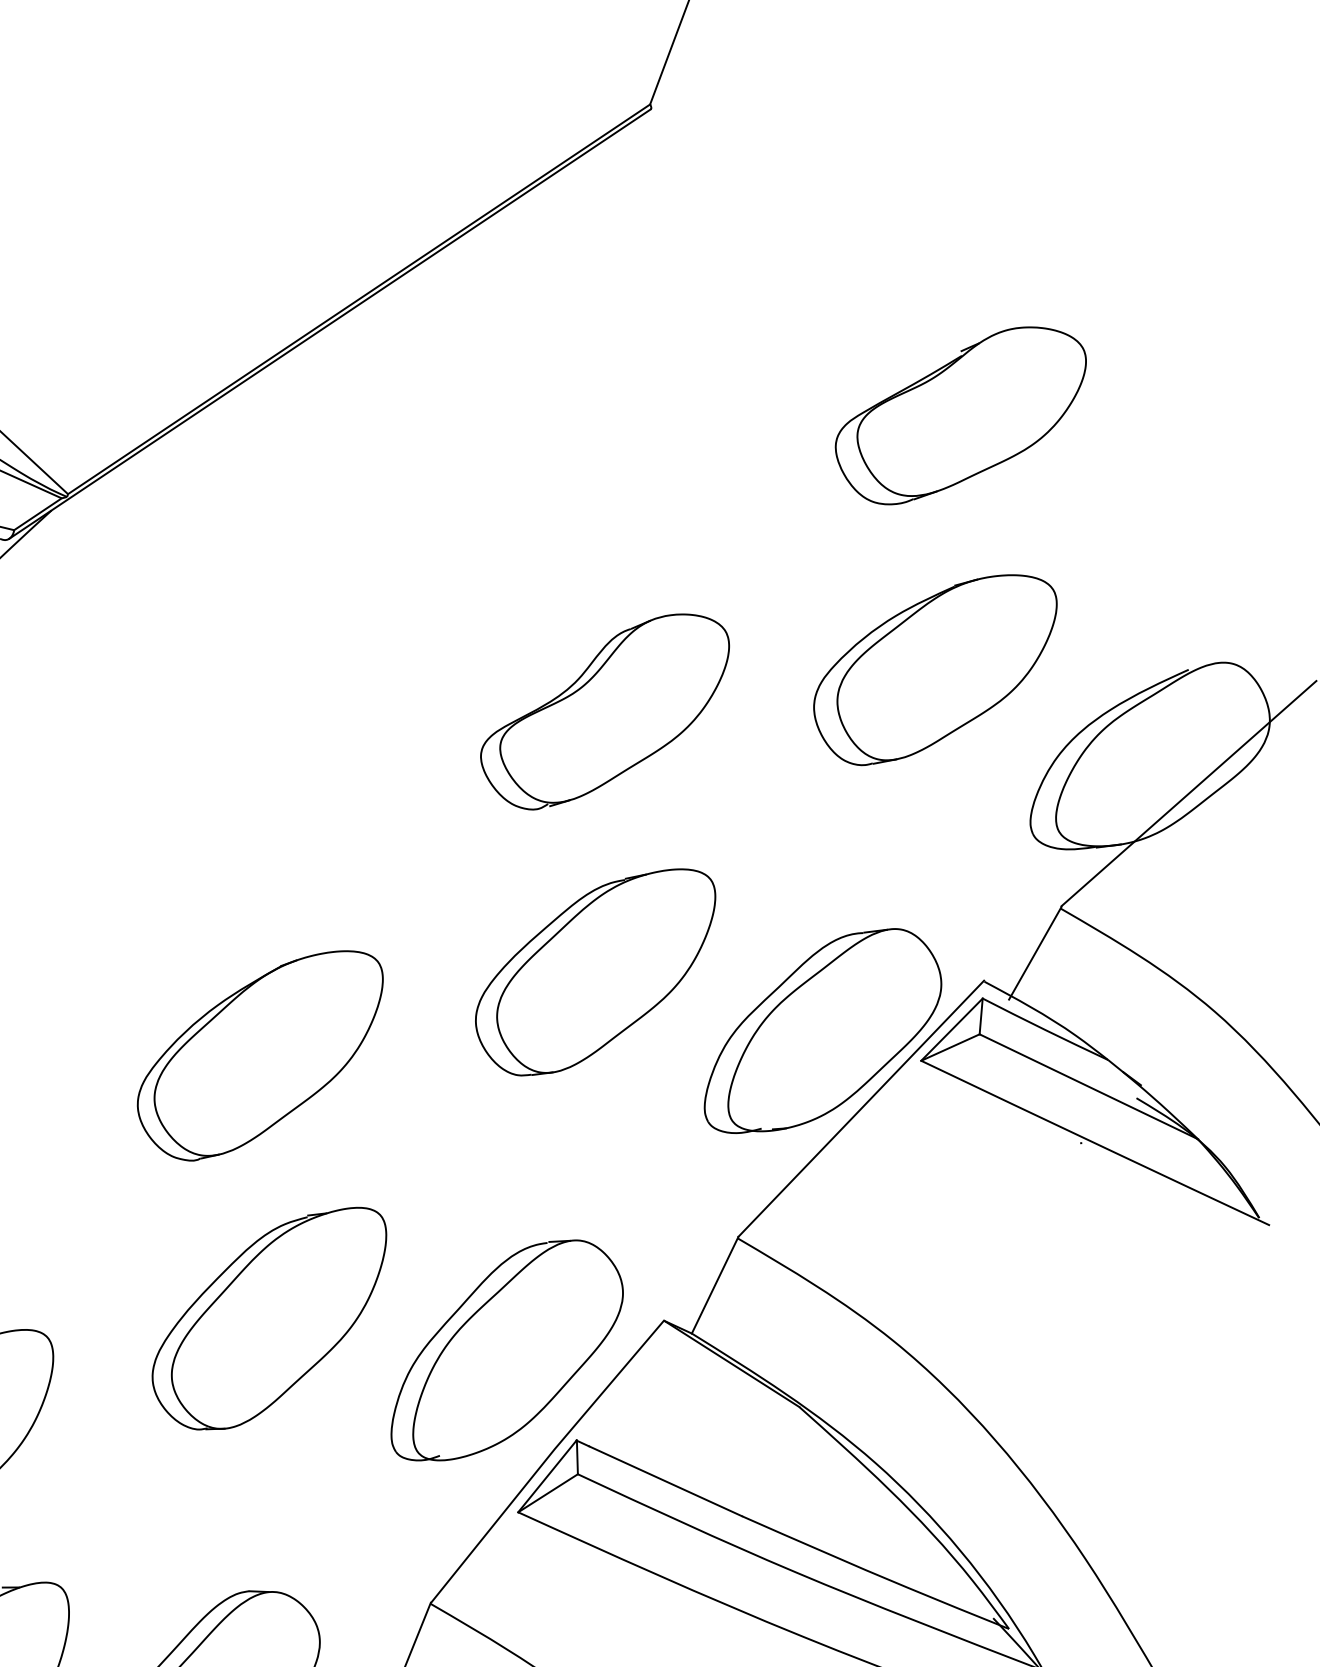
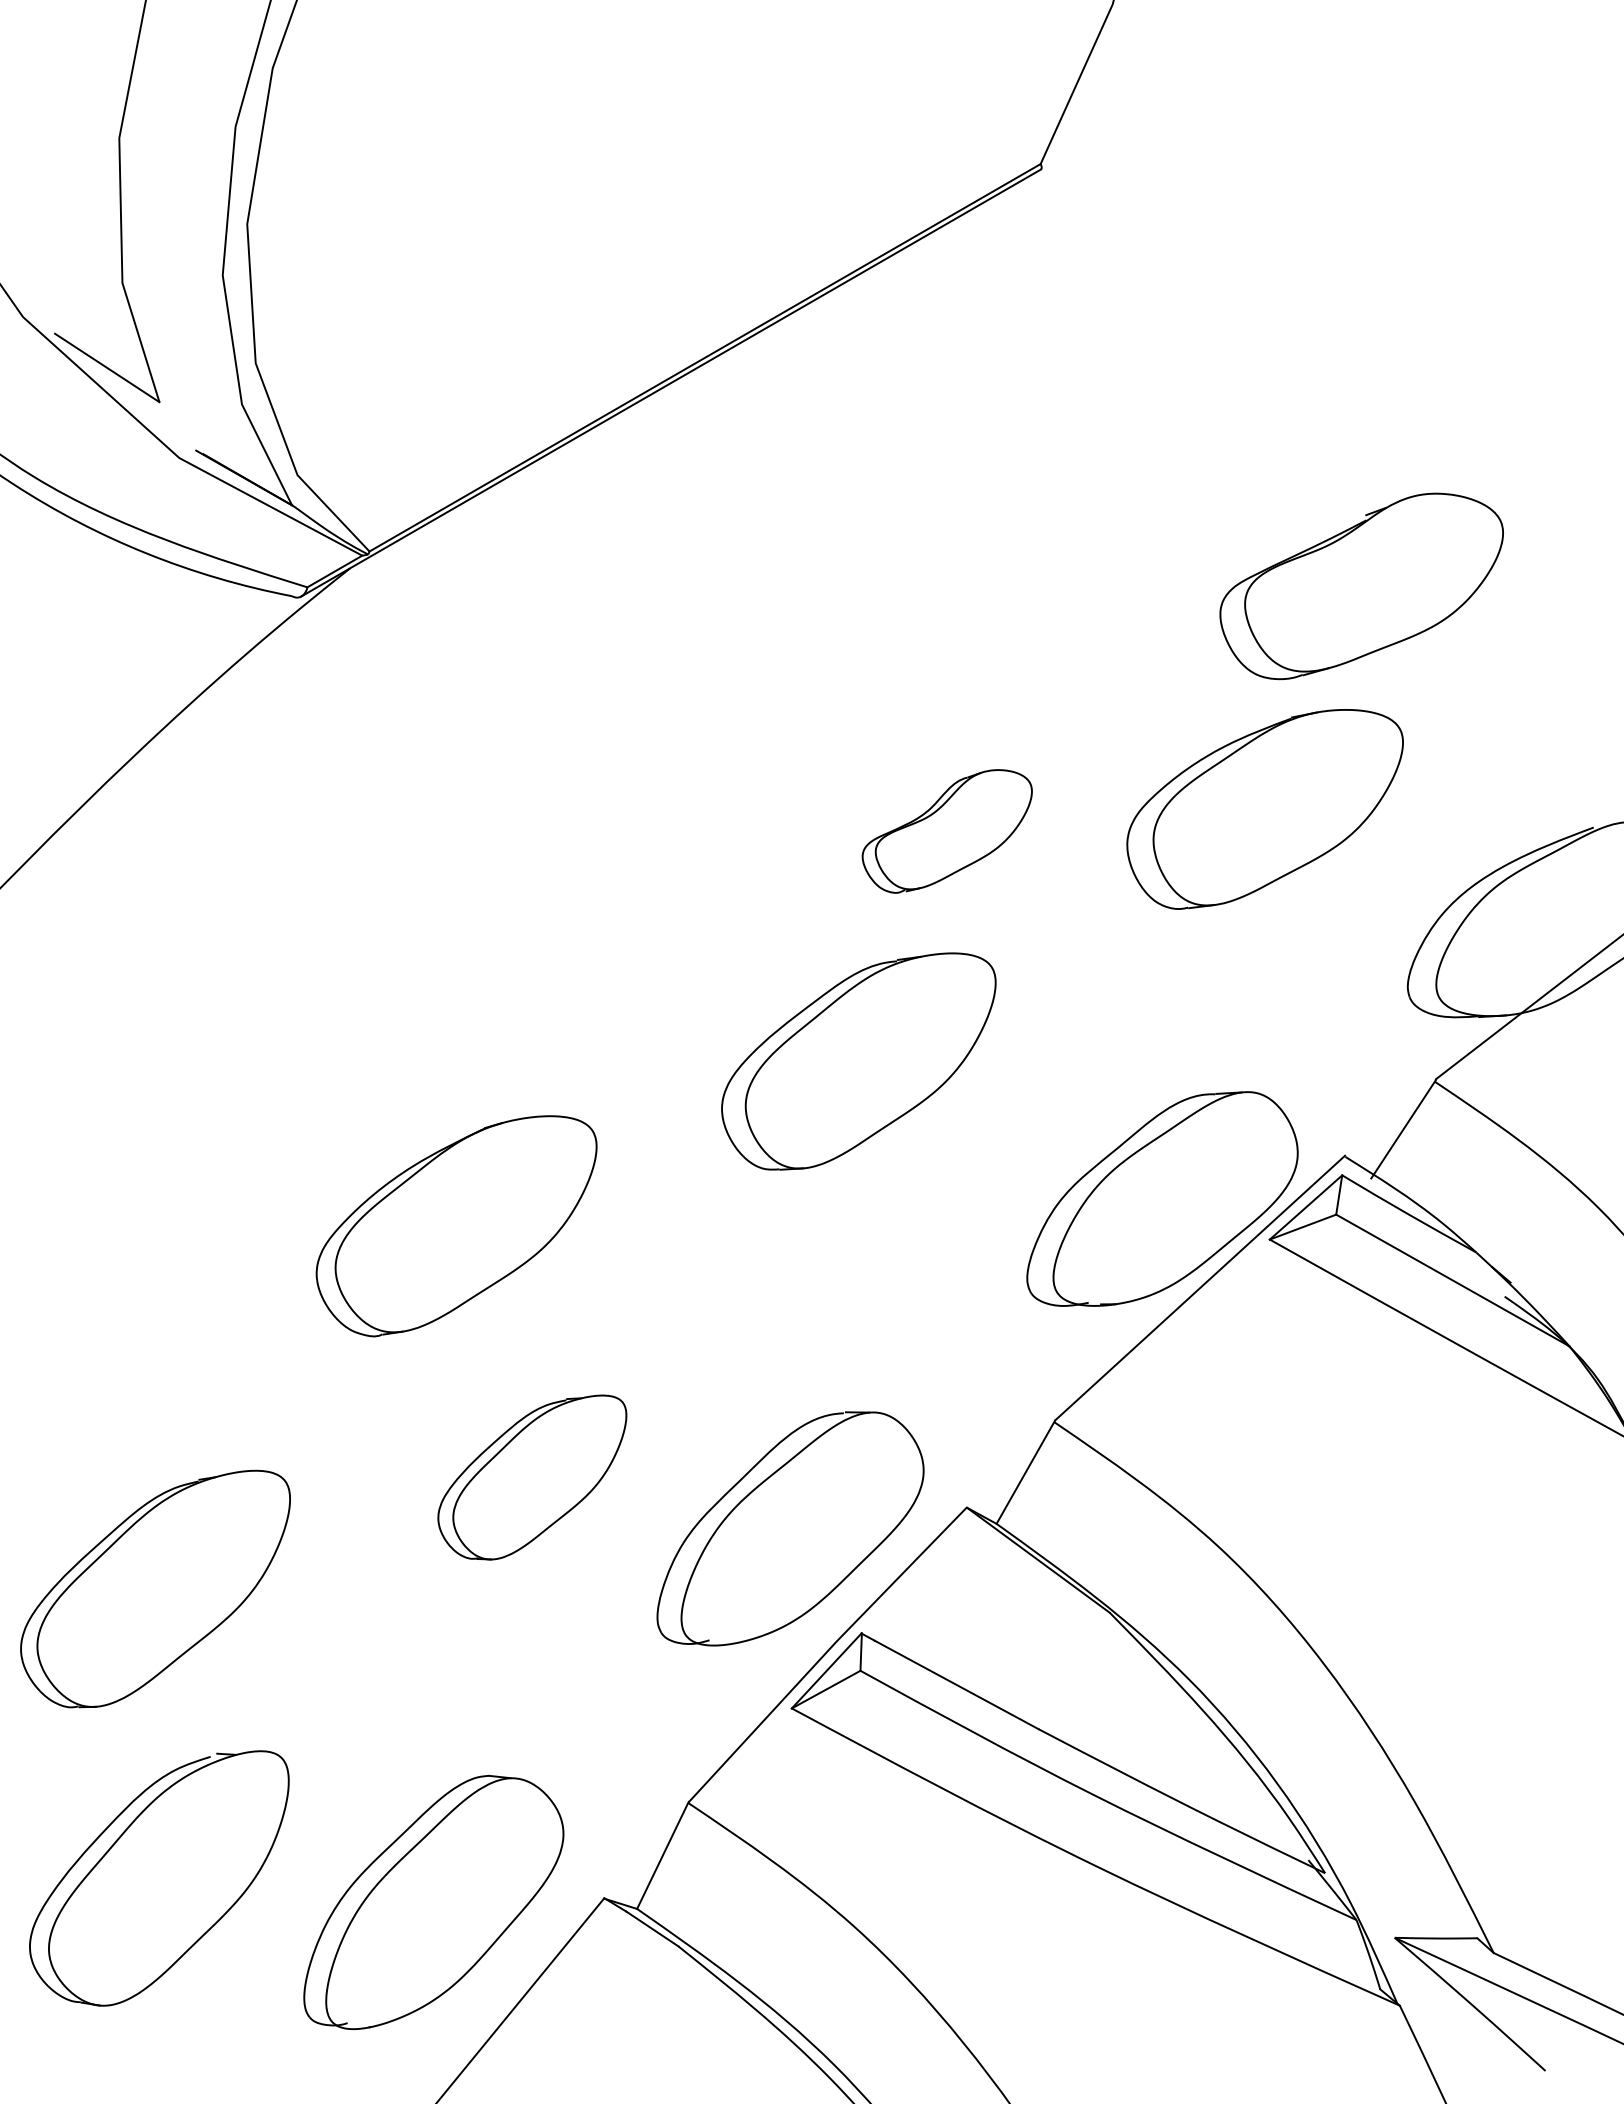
part: (961, 415) -> (1361, 586), moved
part: (935, 670) -> (1264, 809), moved
part: (606, 712) -> (947, 831), size x0.6
part: (596, 972) -> (858, 1061), moved
part: (261, 1056) -> (456, 1226), moved
part: (270, 1319) -> (532, 1477), size x0.7

